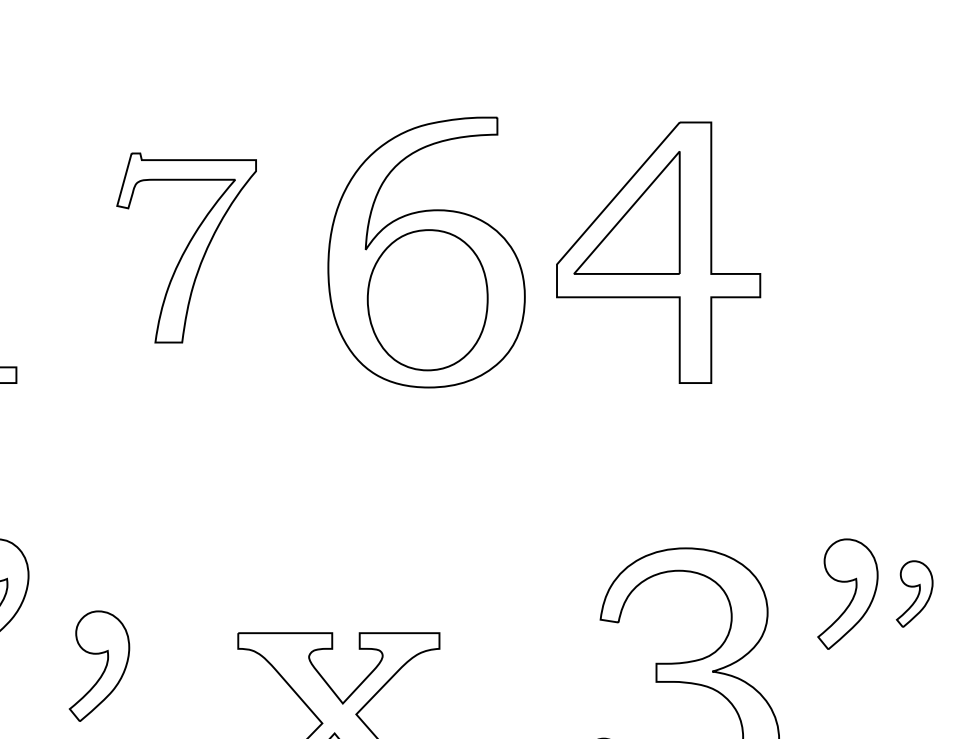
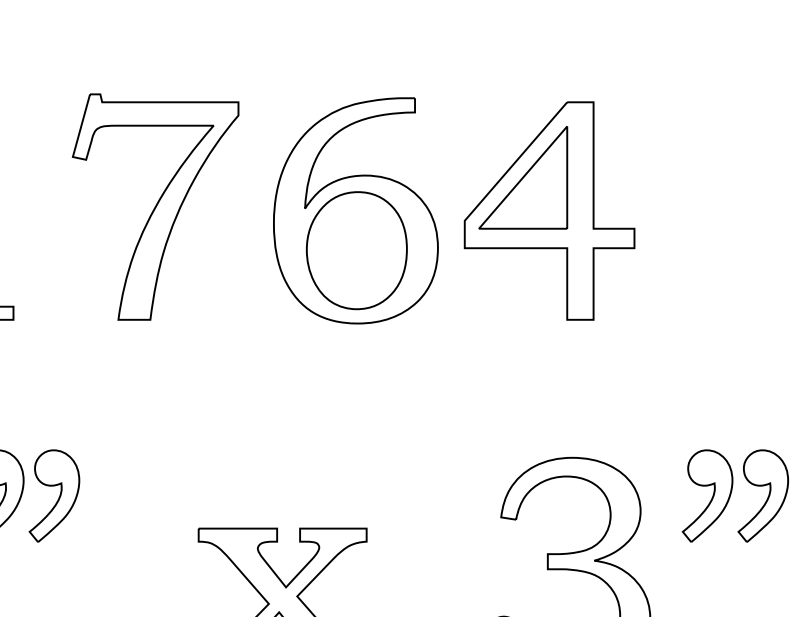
part: (186, 247) -> (155, 206), size x1.43
part: (914, 593) -> (763, 495), size x1.67
part: (99, 665) -> (54, 495), moved

